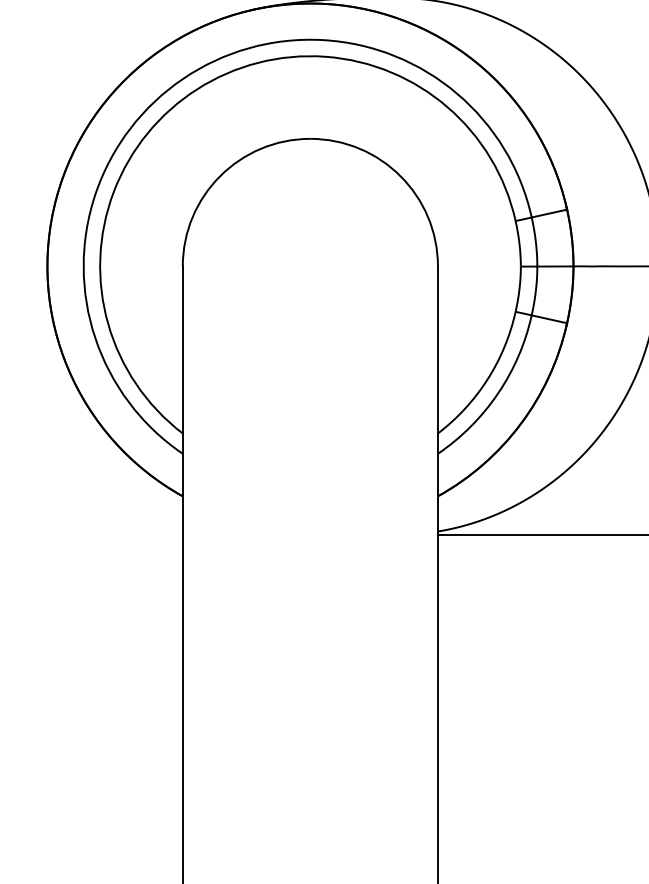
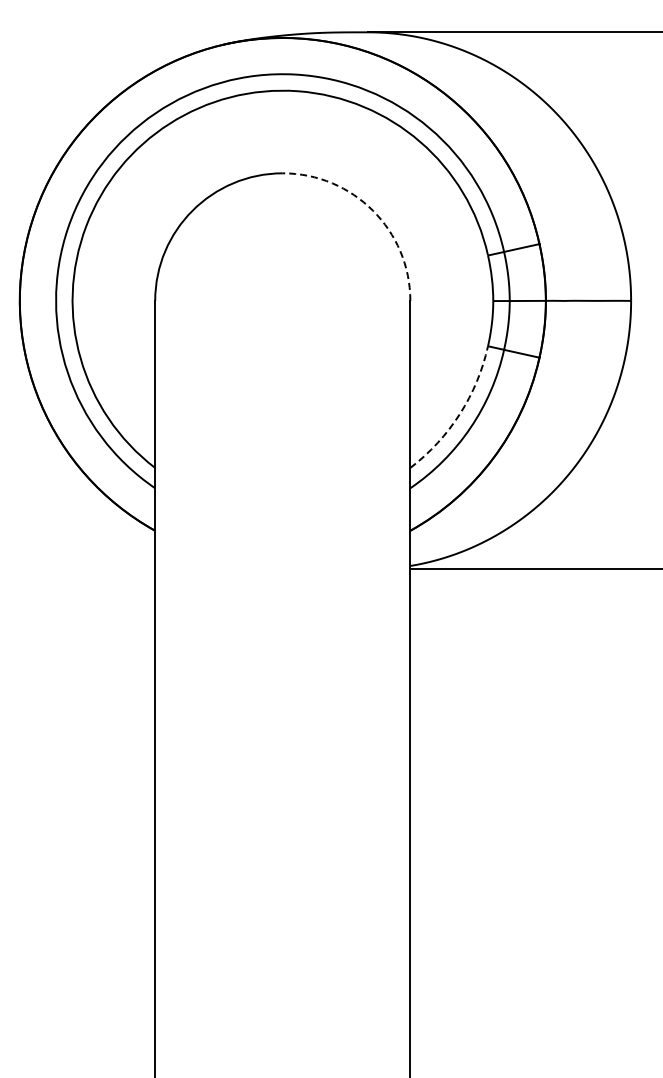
arc: (400, 176) -> (372, 210), solid -> dashed
arc: (487, 379) -> (459, 413), solid -> dashed

